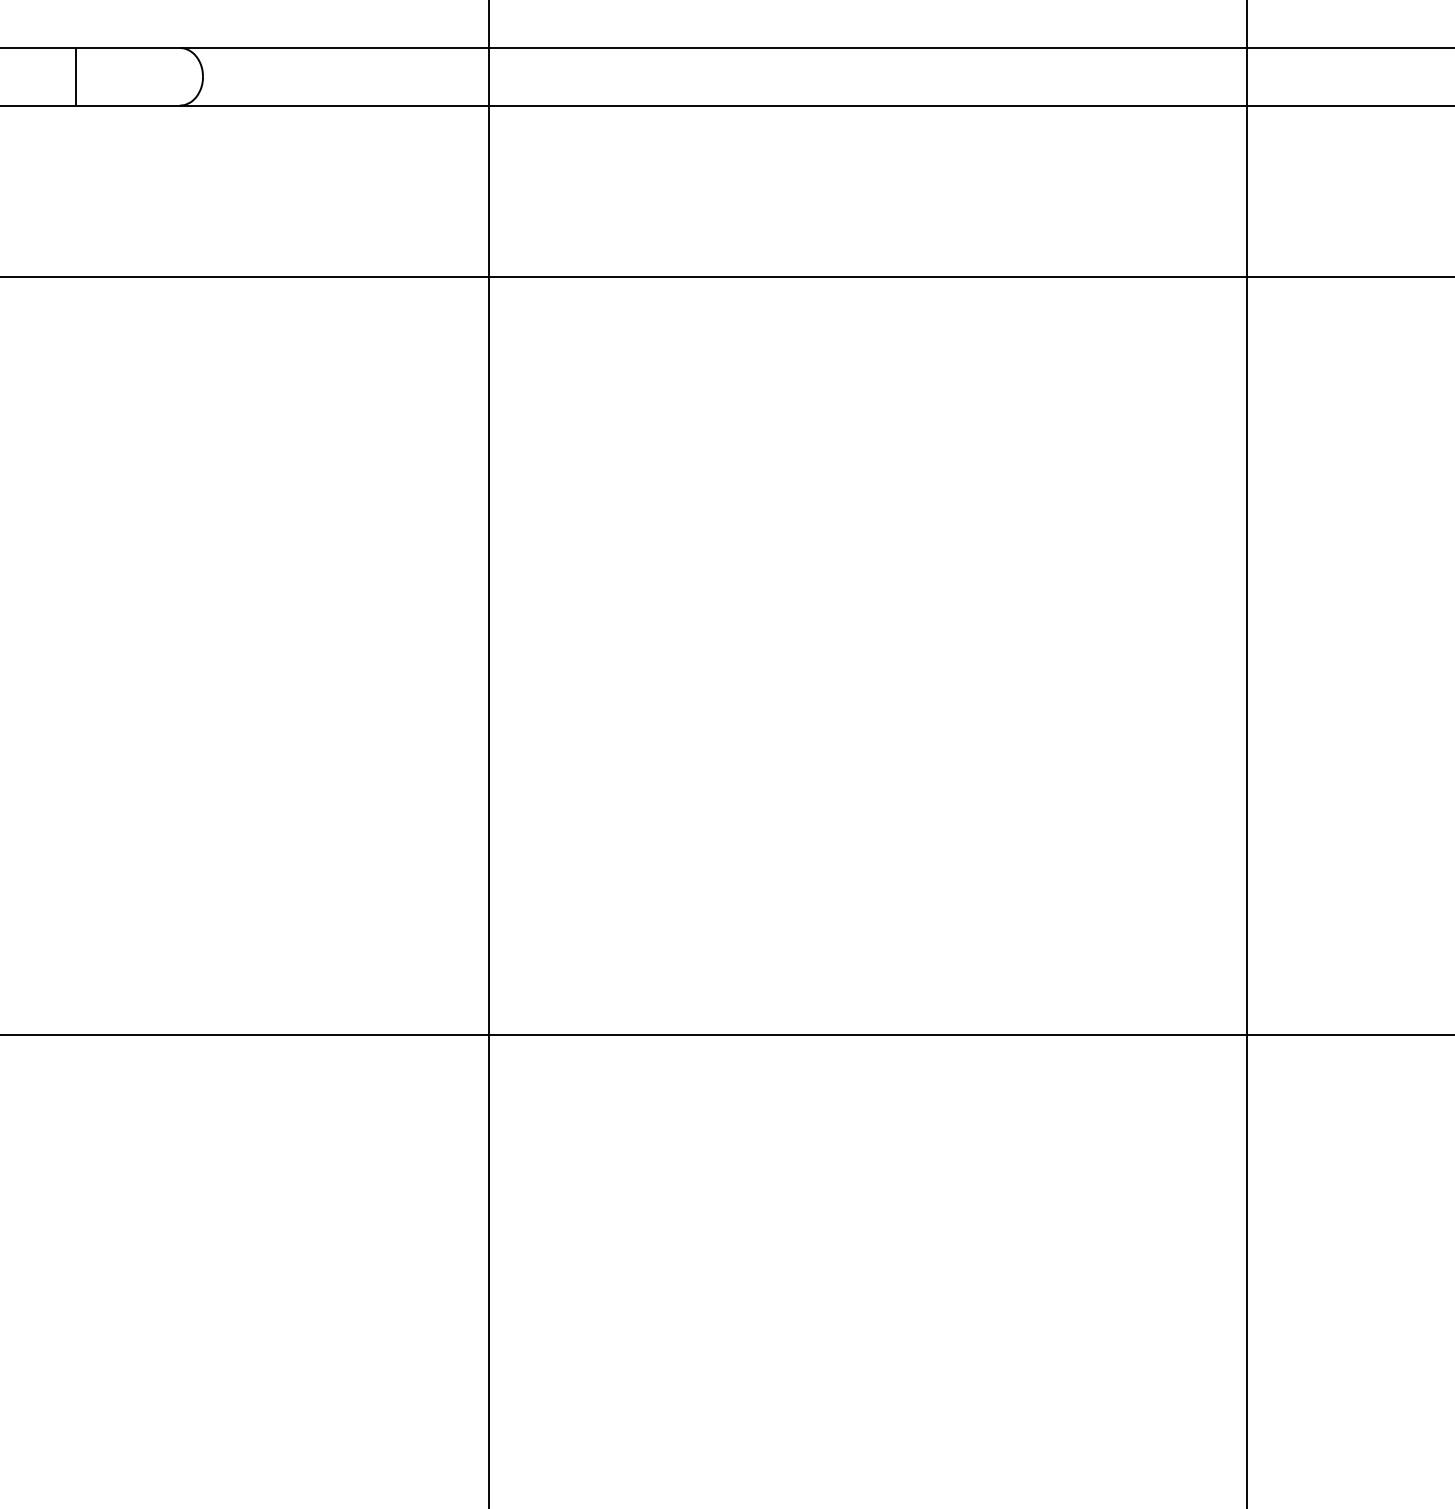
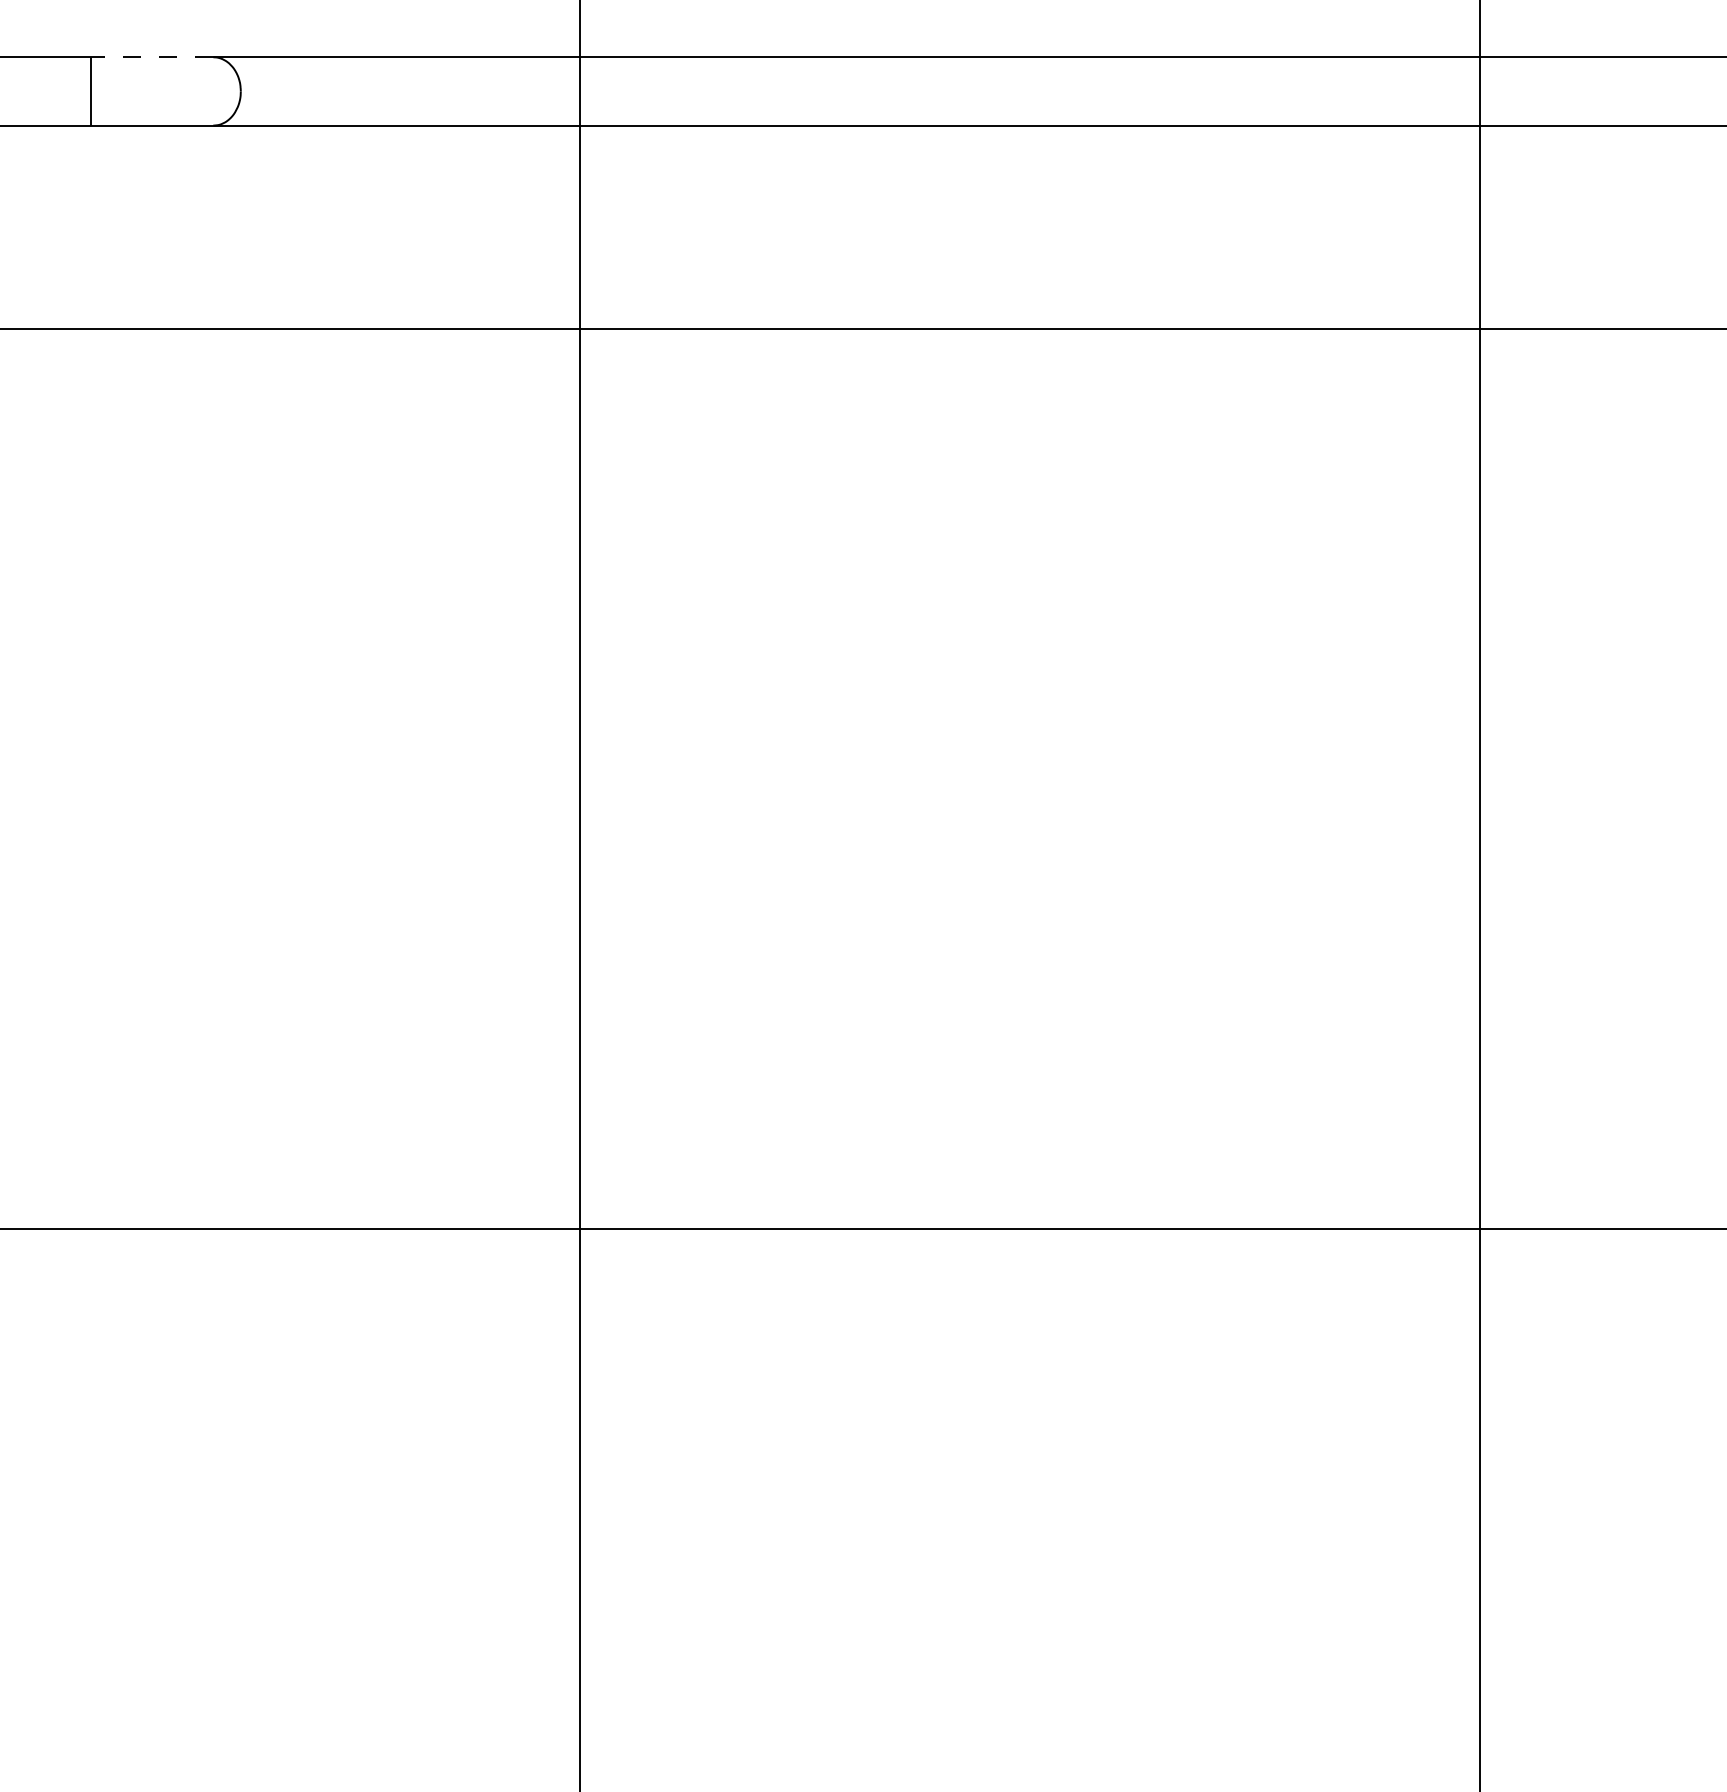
line: (127, 48) -> (151, 57), solid -> dashed

